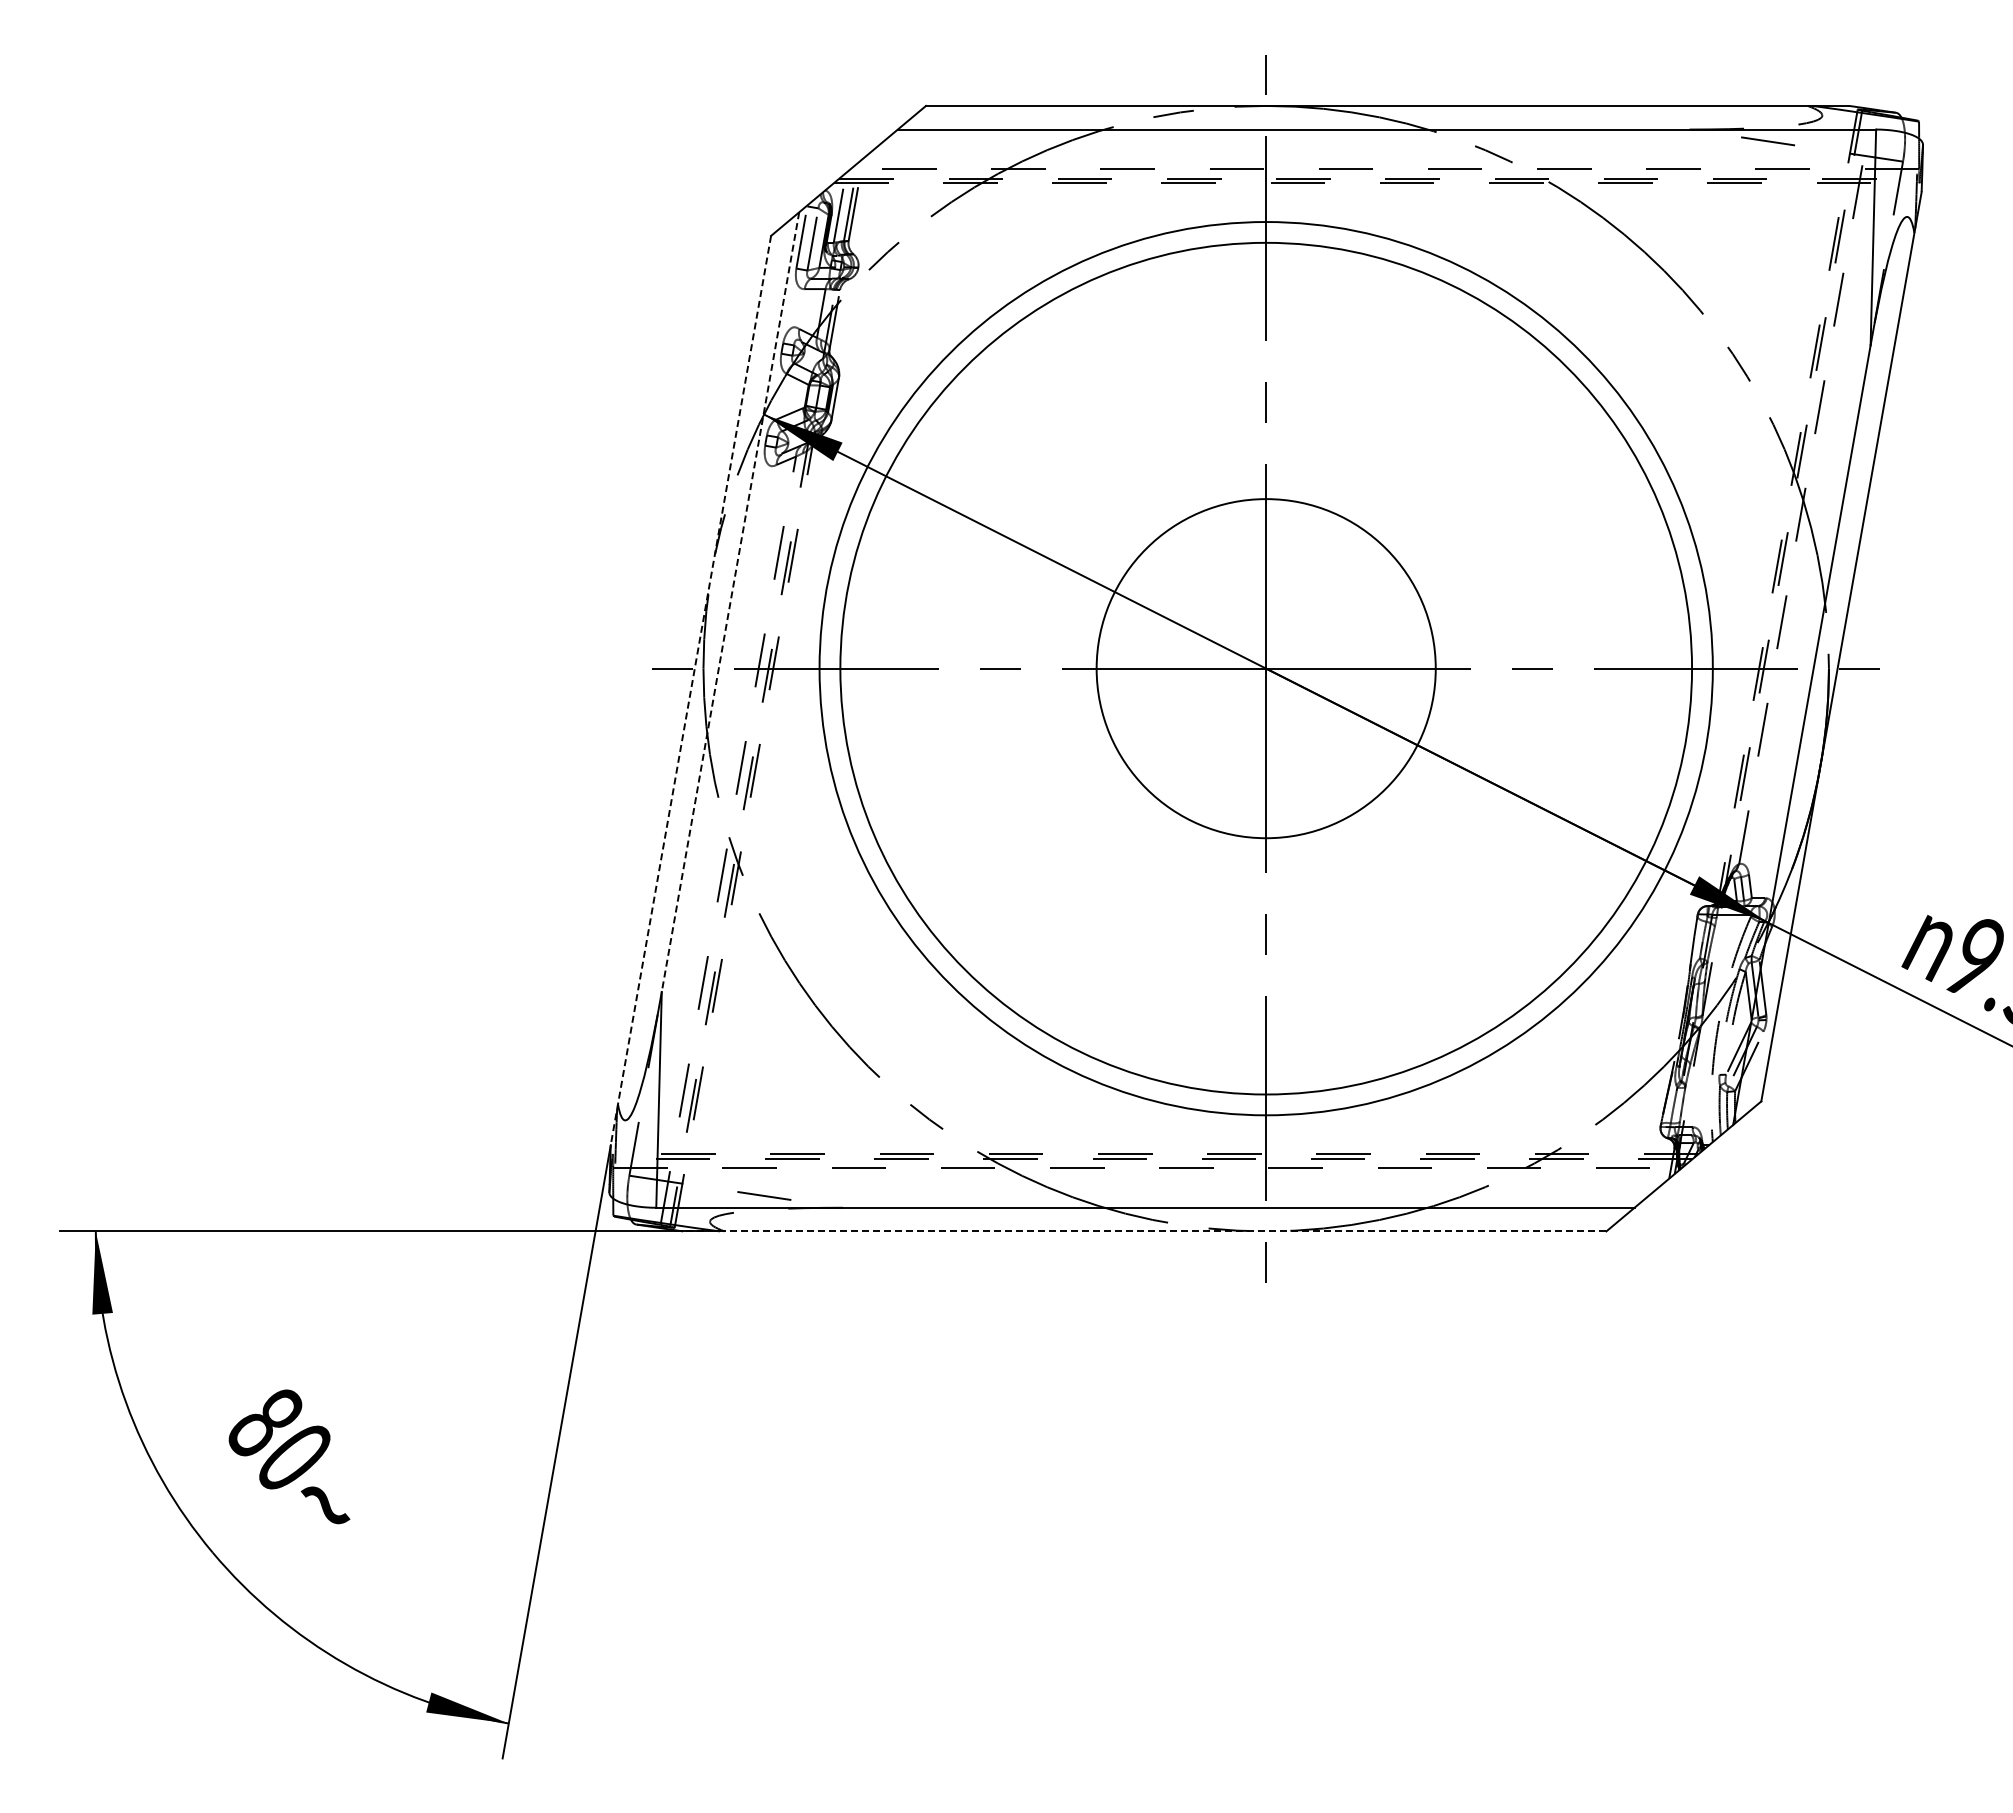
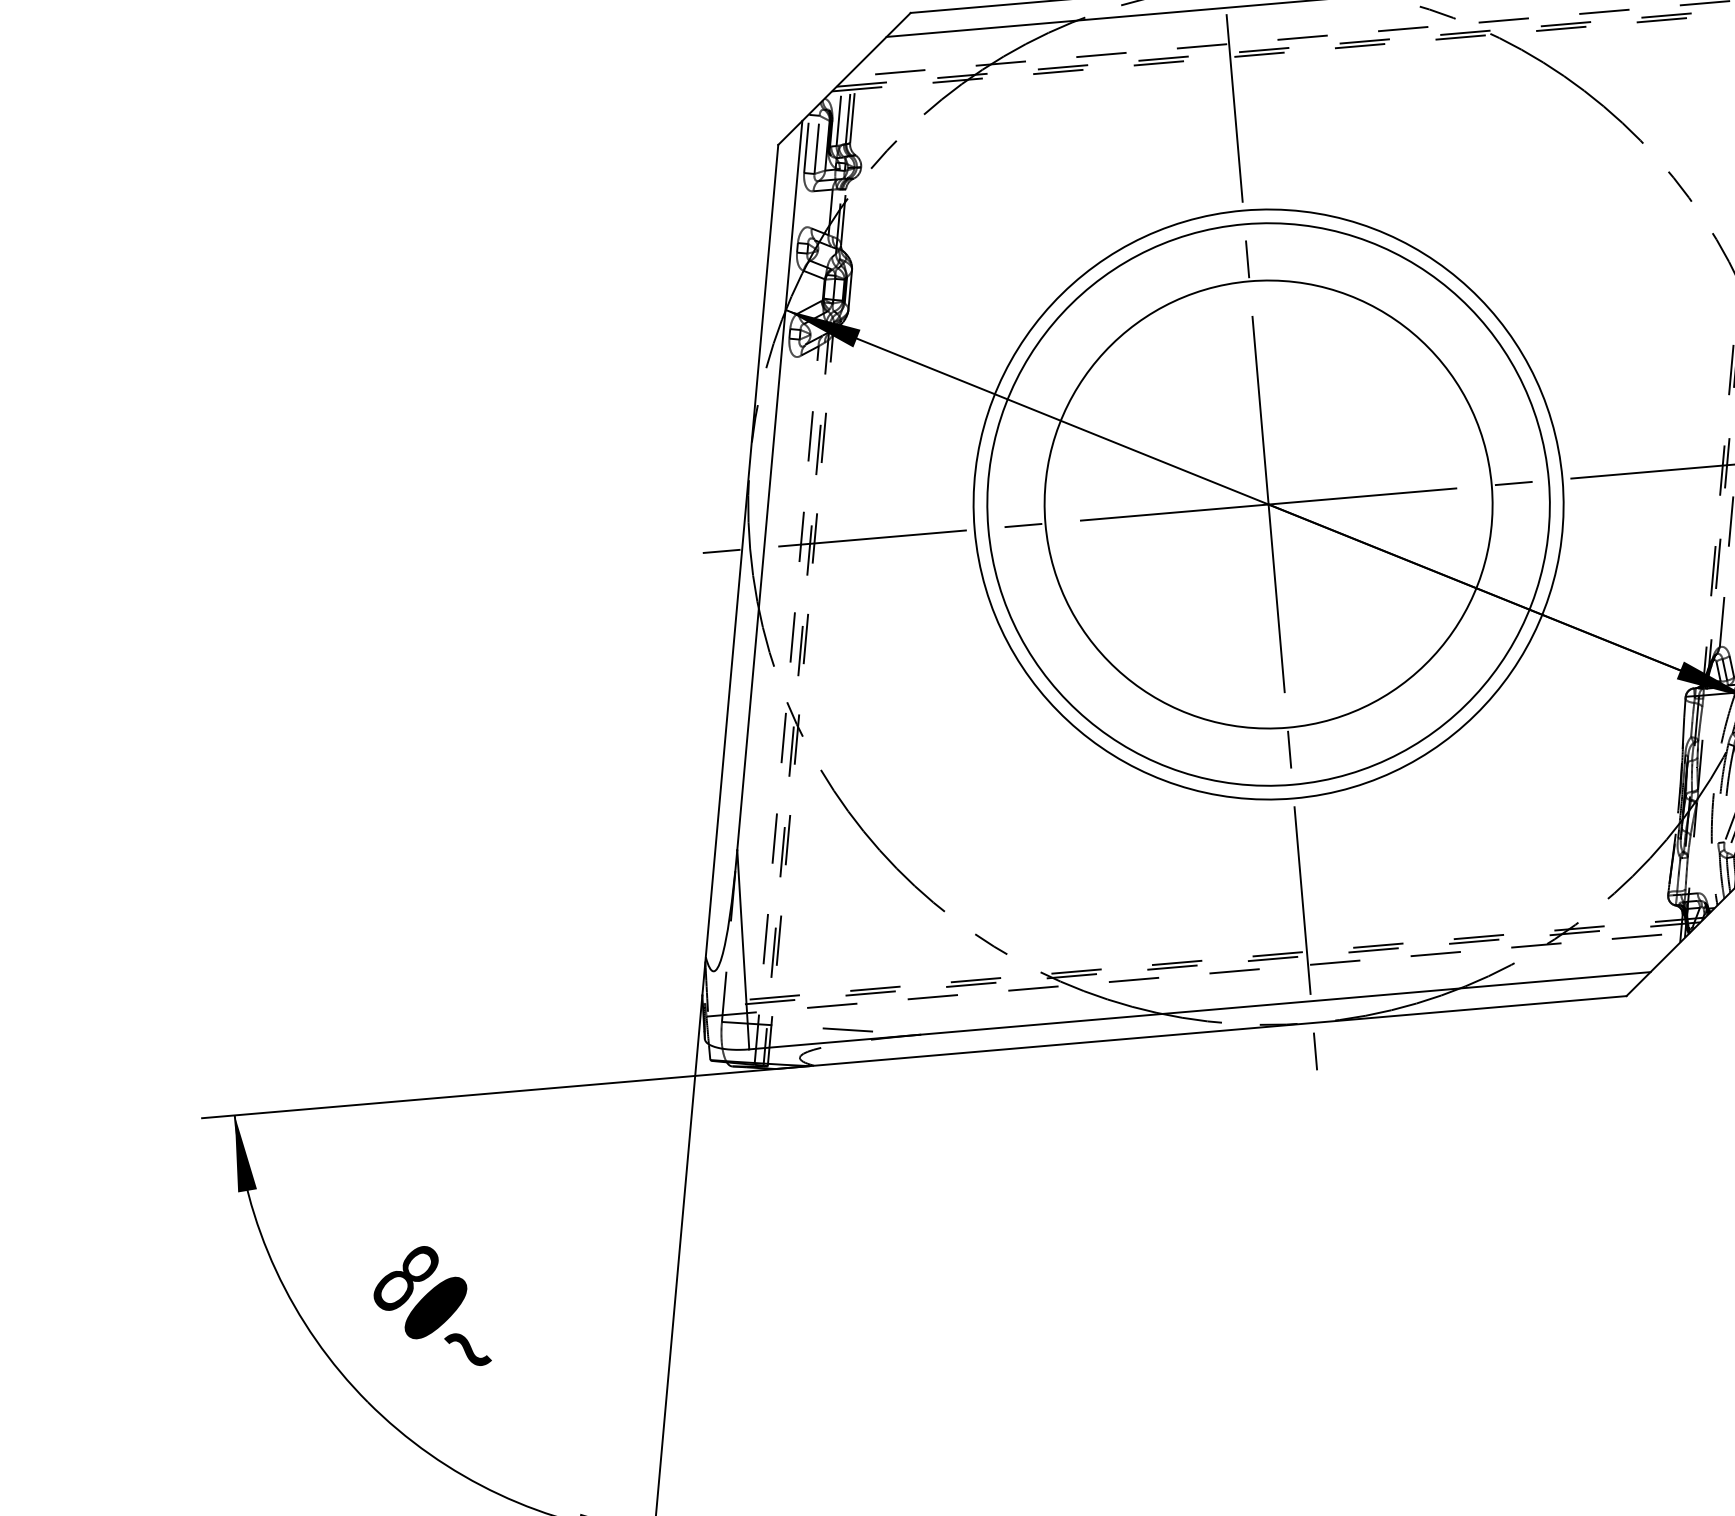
line: (730, 602) -> (769, 485), dashed -> solid
circle: (1265, 668) -> (1267, 504), size x1.43
circle: (1266, 668) -> (1268, 504), size x0.71
circle: (1266, 668) -> (1268, 504), size x0.71
line: (690, 690) -> (739, 570), dashed -> solid
line: (1144, 1231) -> (1200, 1032), dashed -> solid

